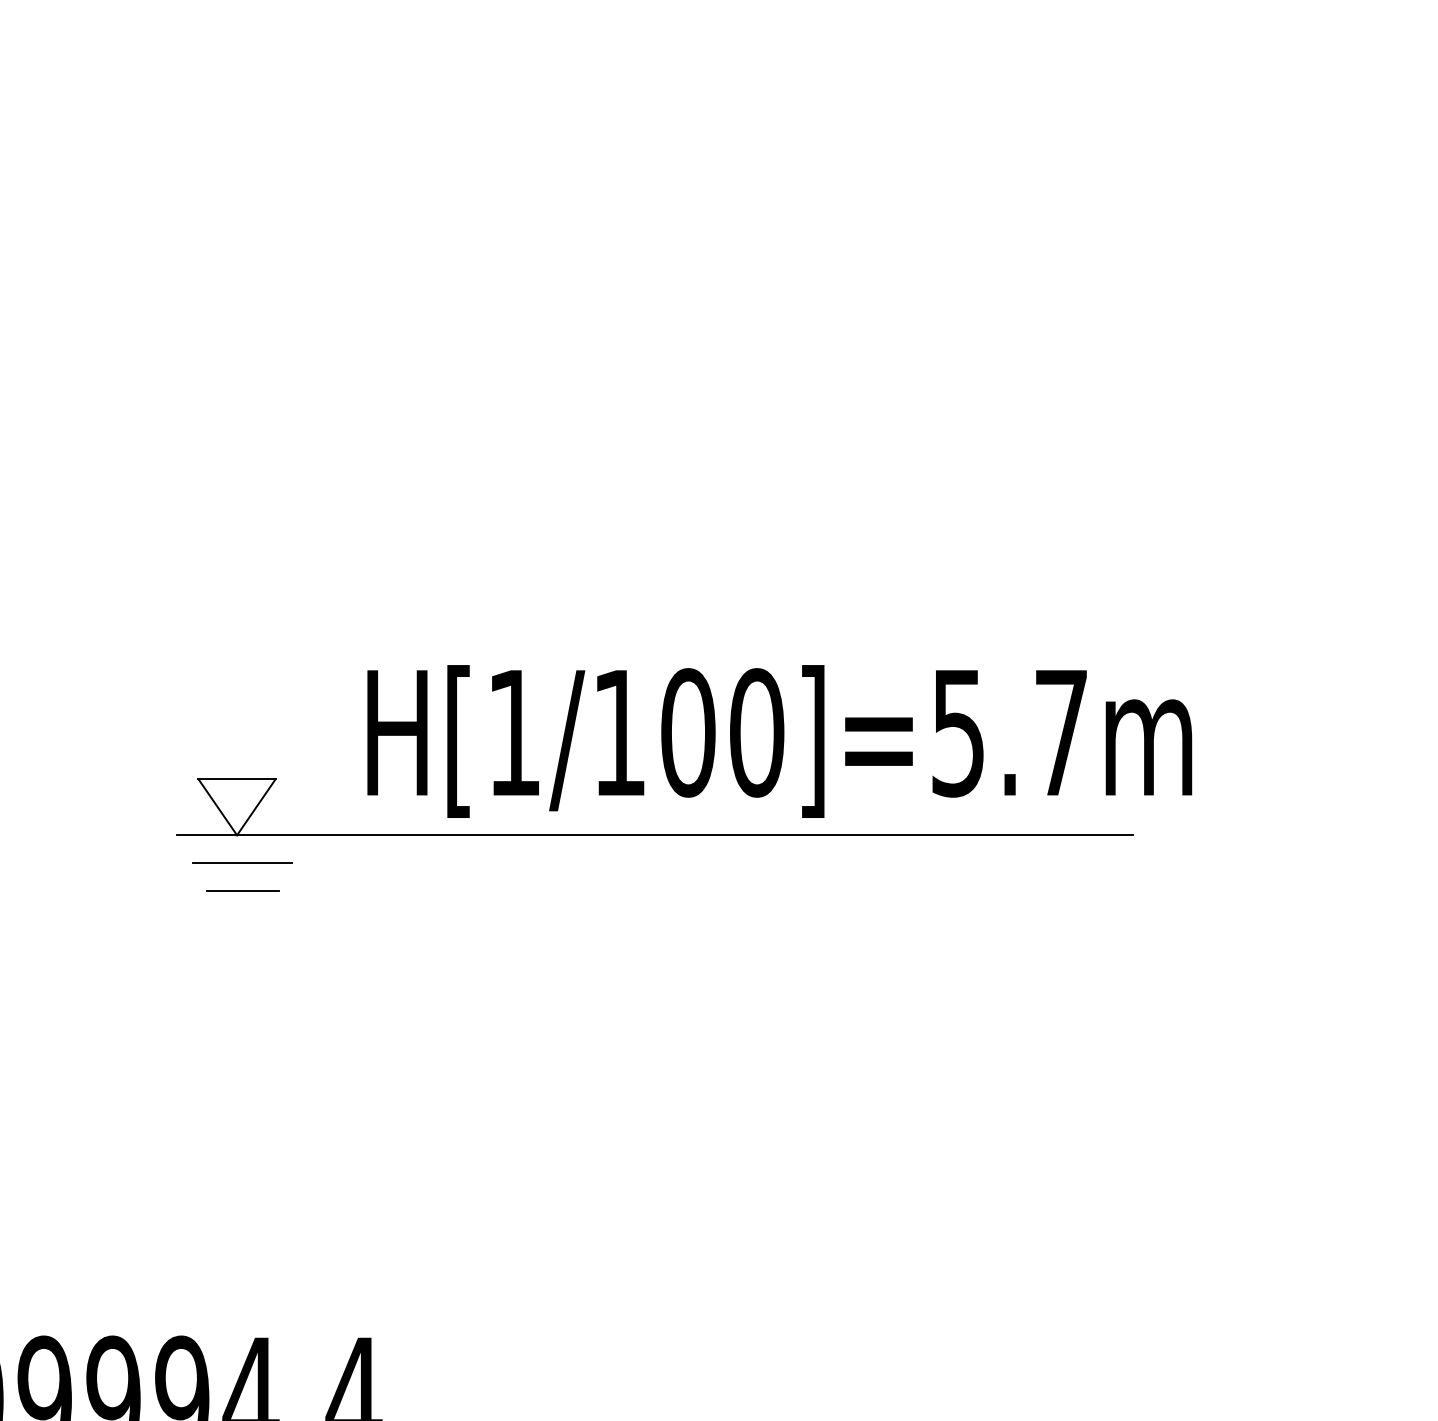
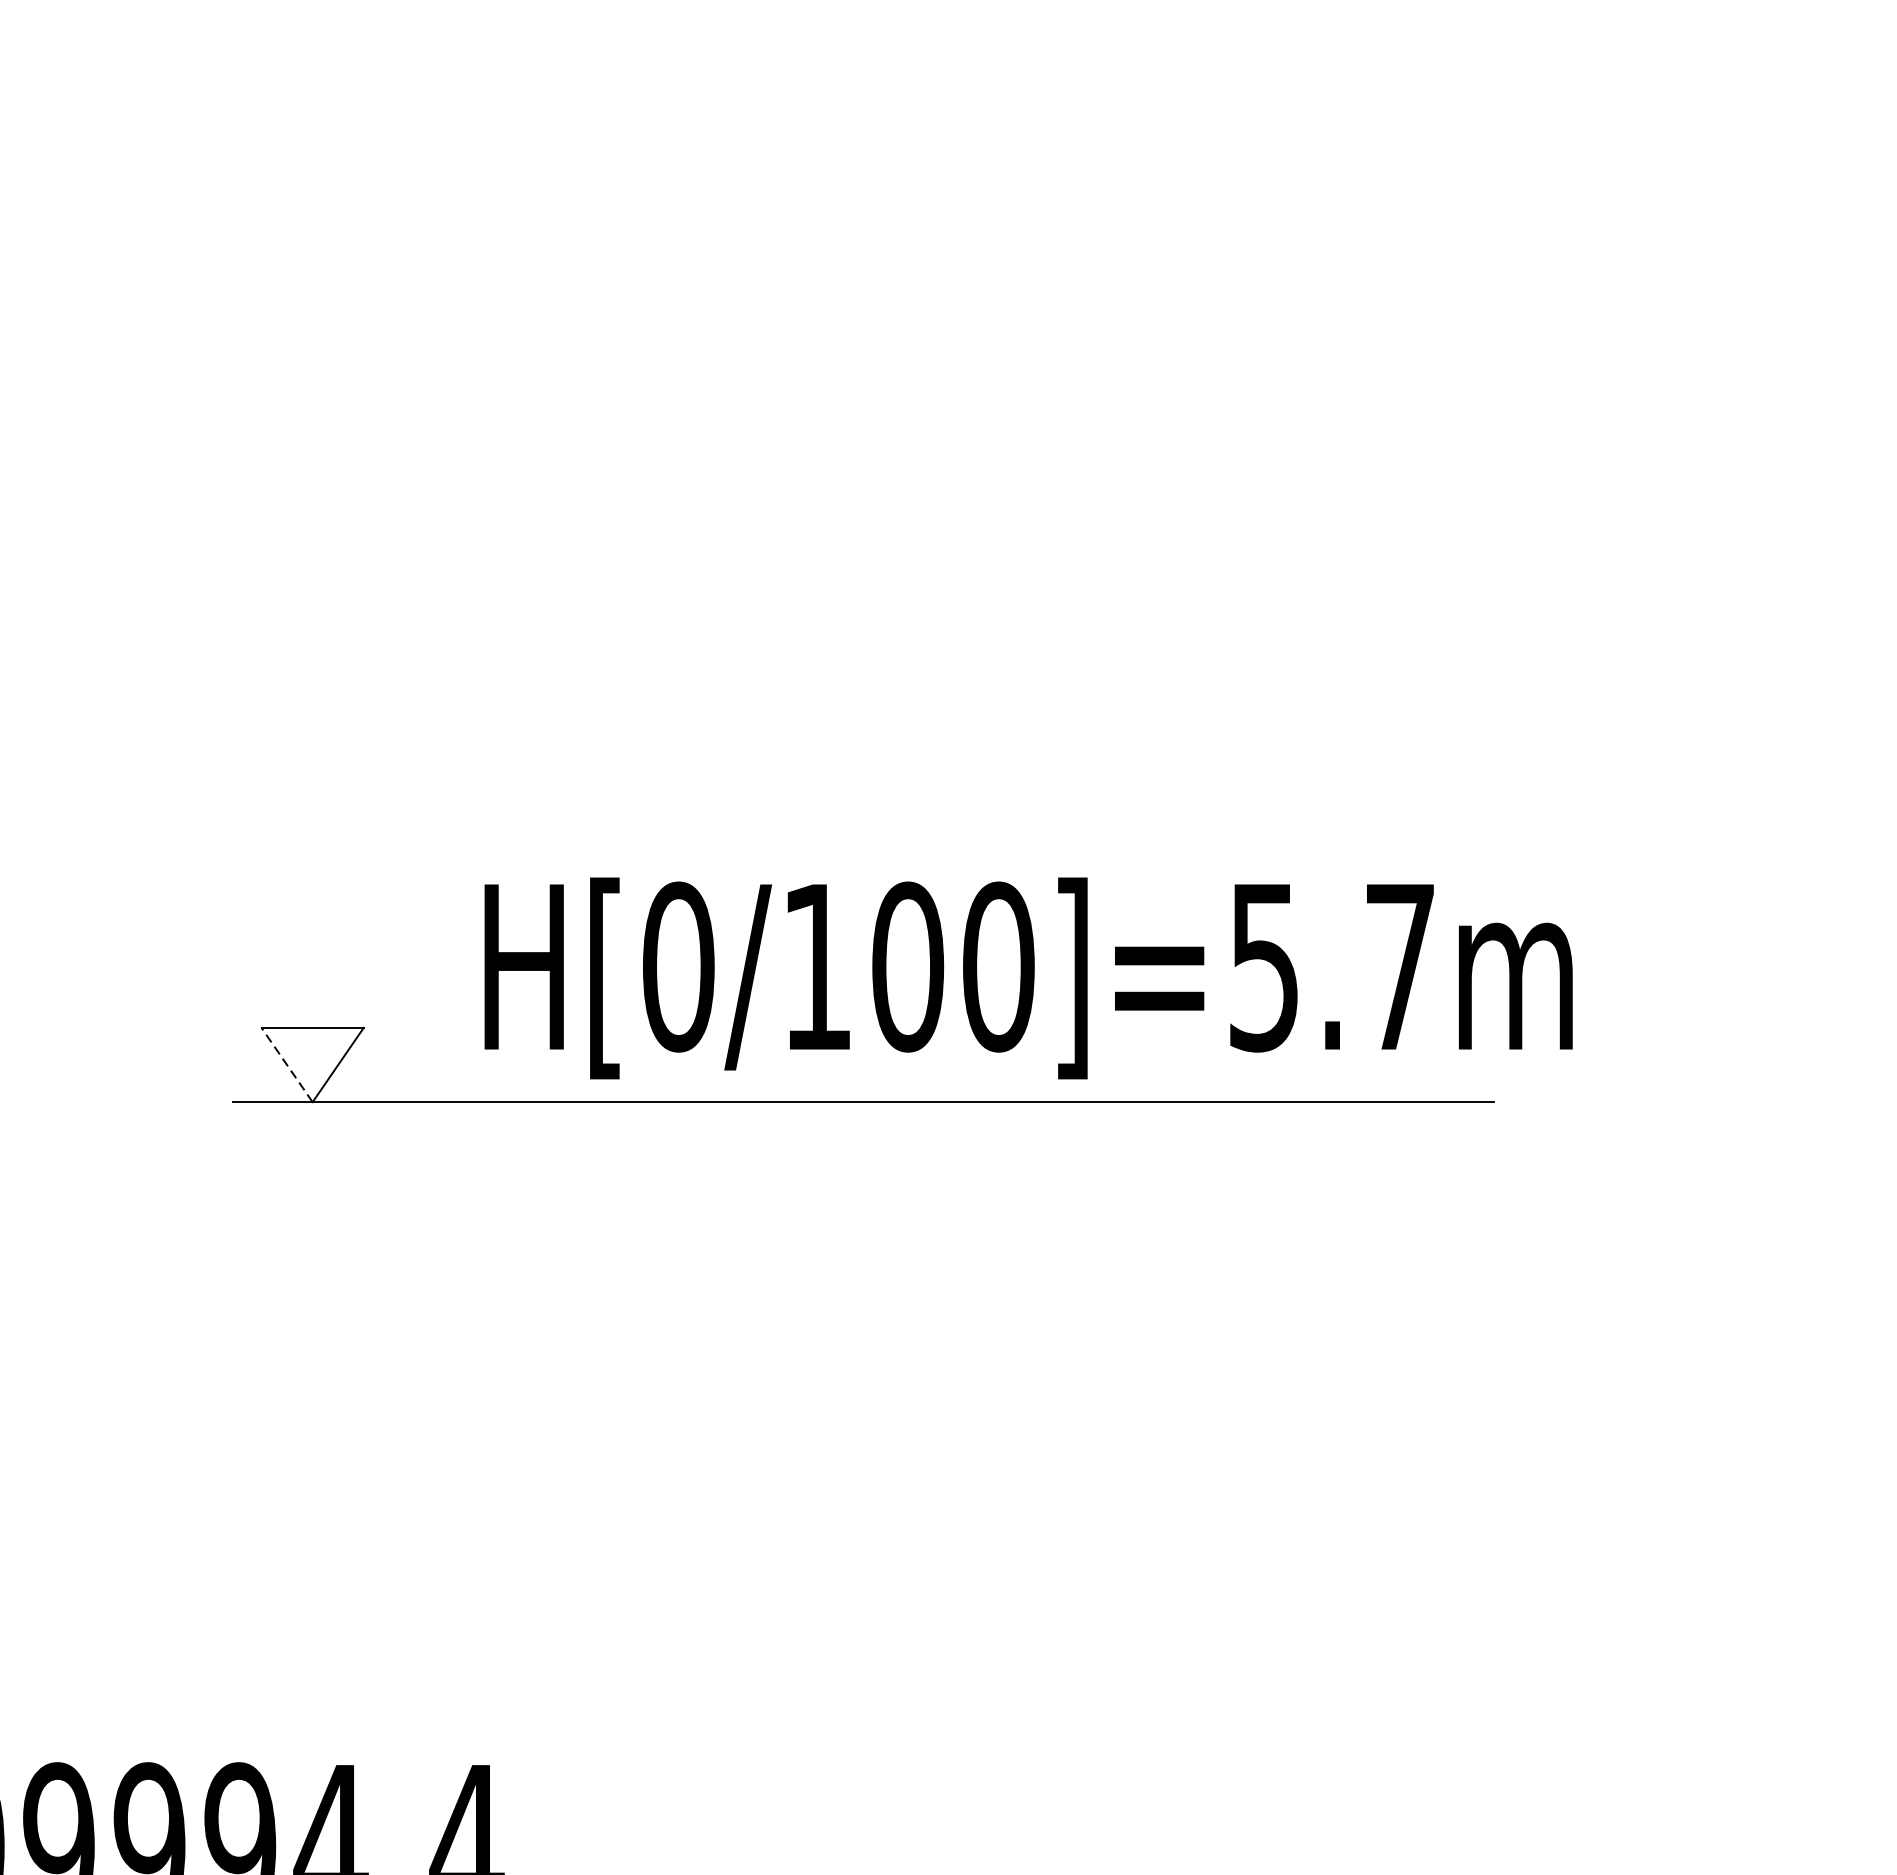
text: (514, 732) -> (678, 966), H[1/100]=5.7m -> H[0/100]=5.7m
line: (217, 806) -> (286, 1064), solid -> dashed
line: (242, 863) -> (319, 1139), removed
line: (242, 890) -> (319, 1174), removed

